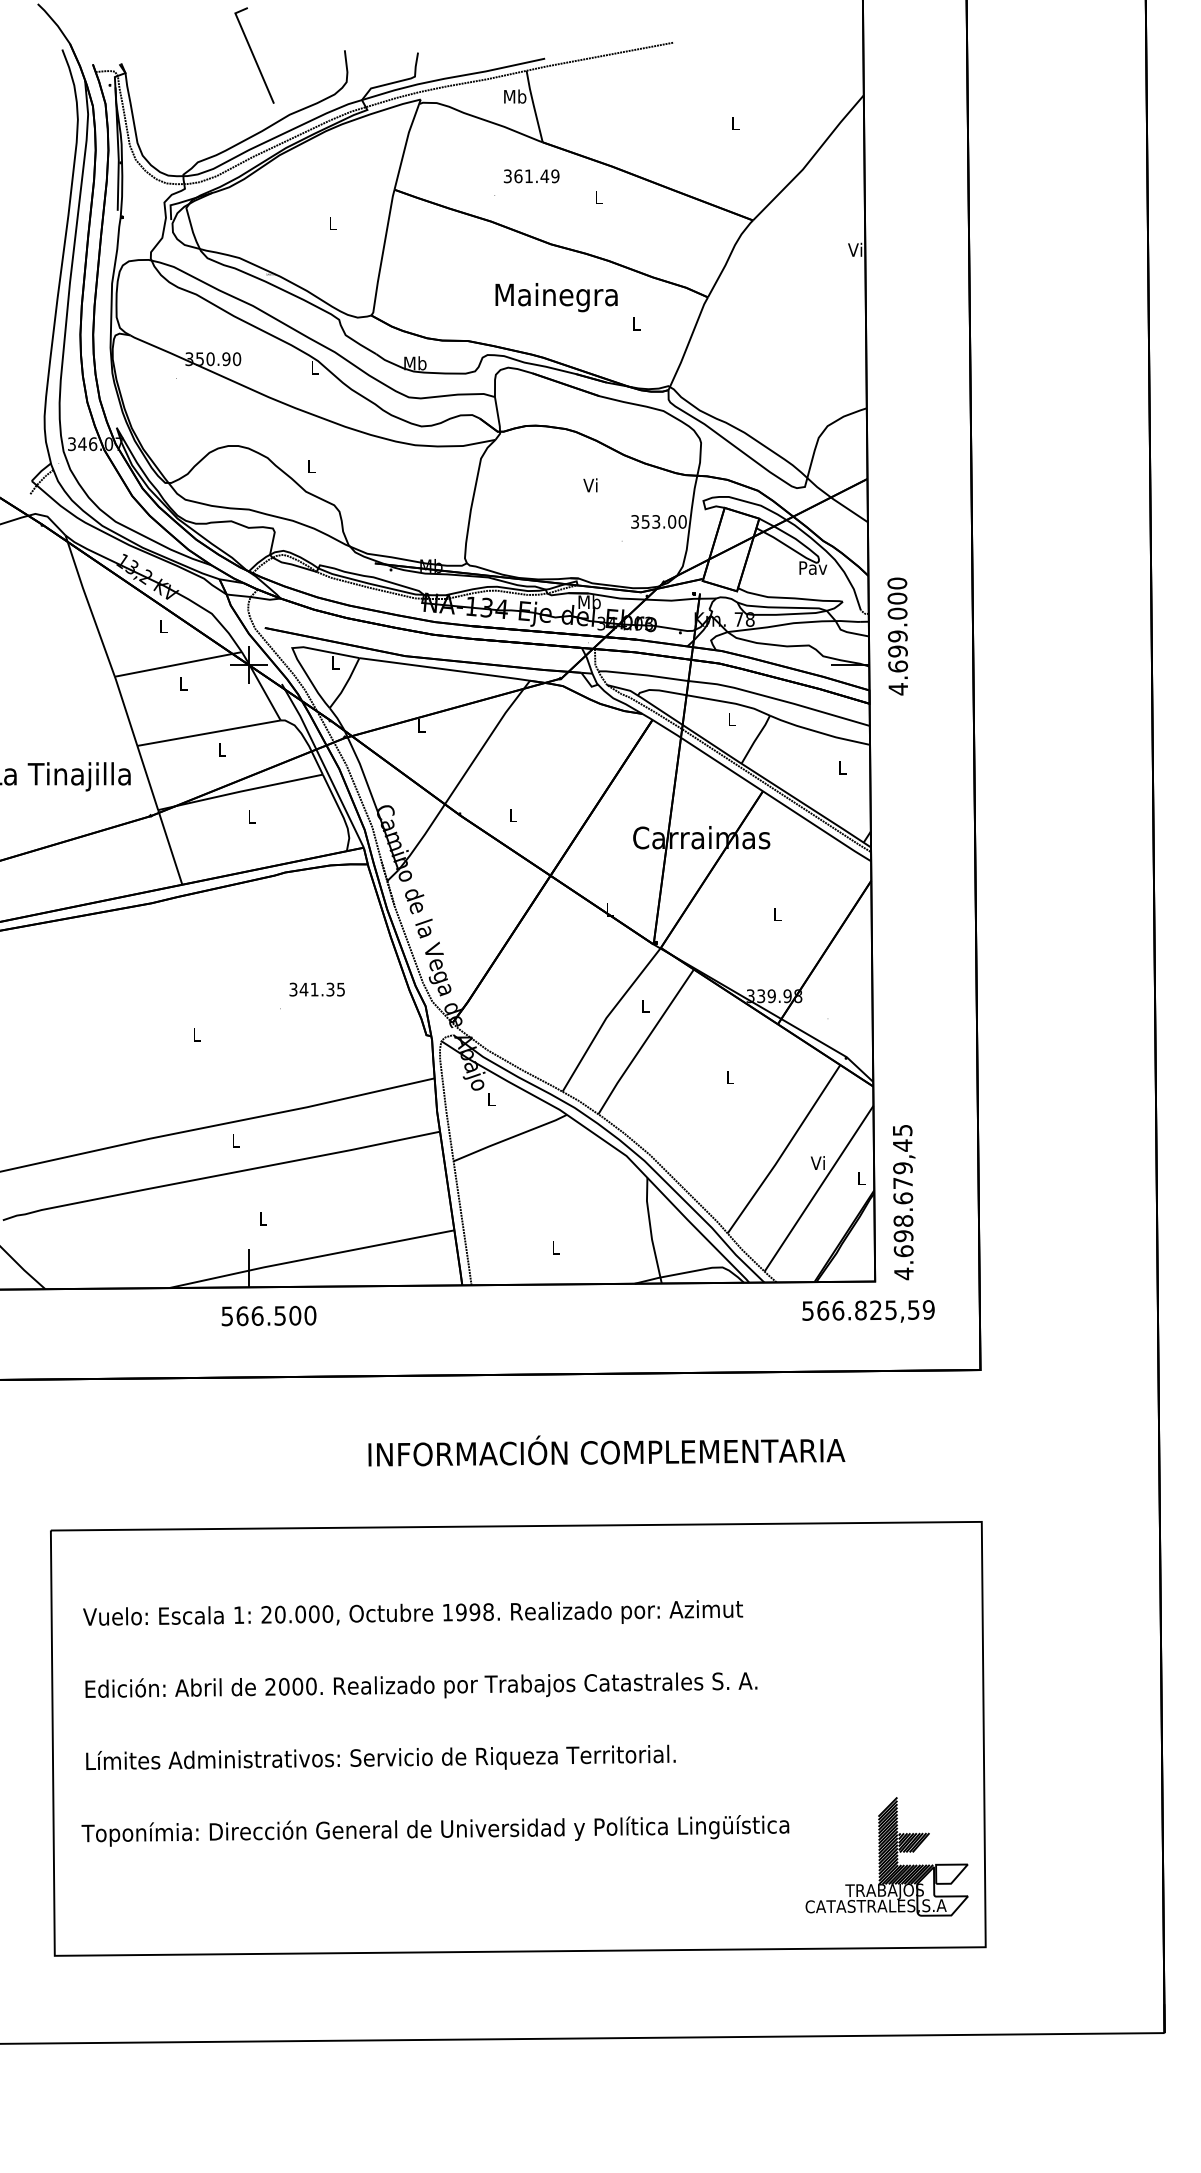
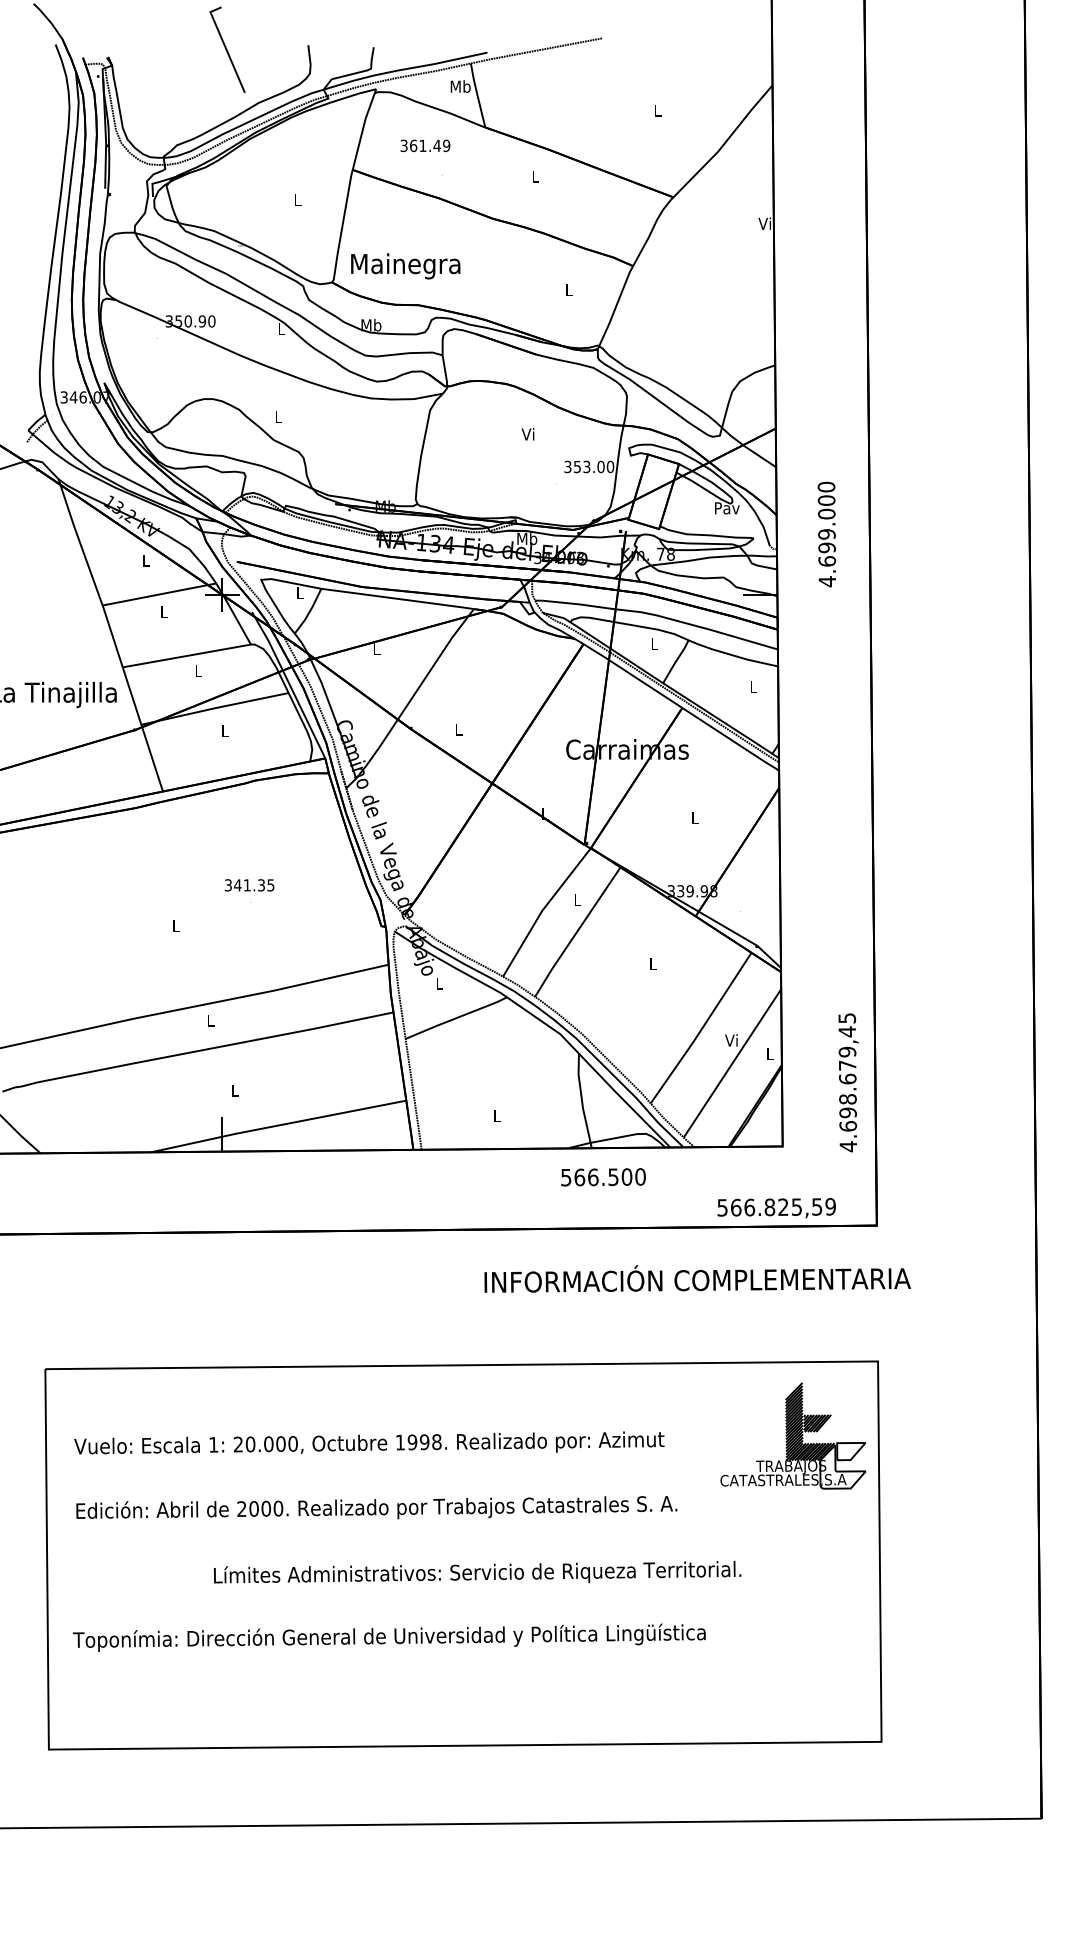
text: (531, 175) -> (425, 145), moved
text: (556, 297) -> (405, 266), moved
text: (897, 636) -> (826, 534), moved
text: (317, 989) -> (249, 885), moved
text: (904, 1202) -> (848, 1082), moved
text: (868, 1311) -> (776, 1208), moved
text: (269, 1316) -> (603, 1177), moved
text: (606, 1450) -> (697, 1278), moved
text: (380, 1756) -> (477, 1571), moved
part: (887, 1856) -> (793, 1435), moved

